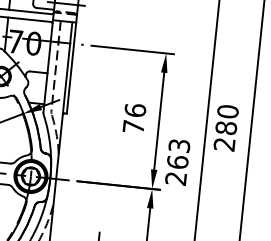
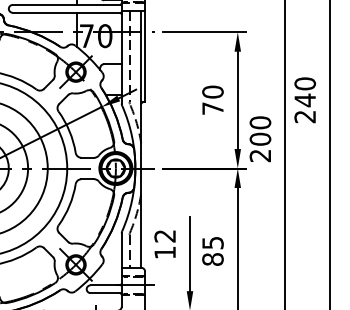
text: (134, 109) -> (212, 91), 76 -> 70
text: (226, 128) -> (305, 100), 280 -> 240
text: (178, 153) -> (260, 130), 263 -> 200

